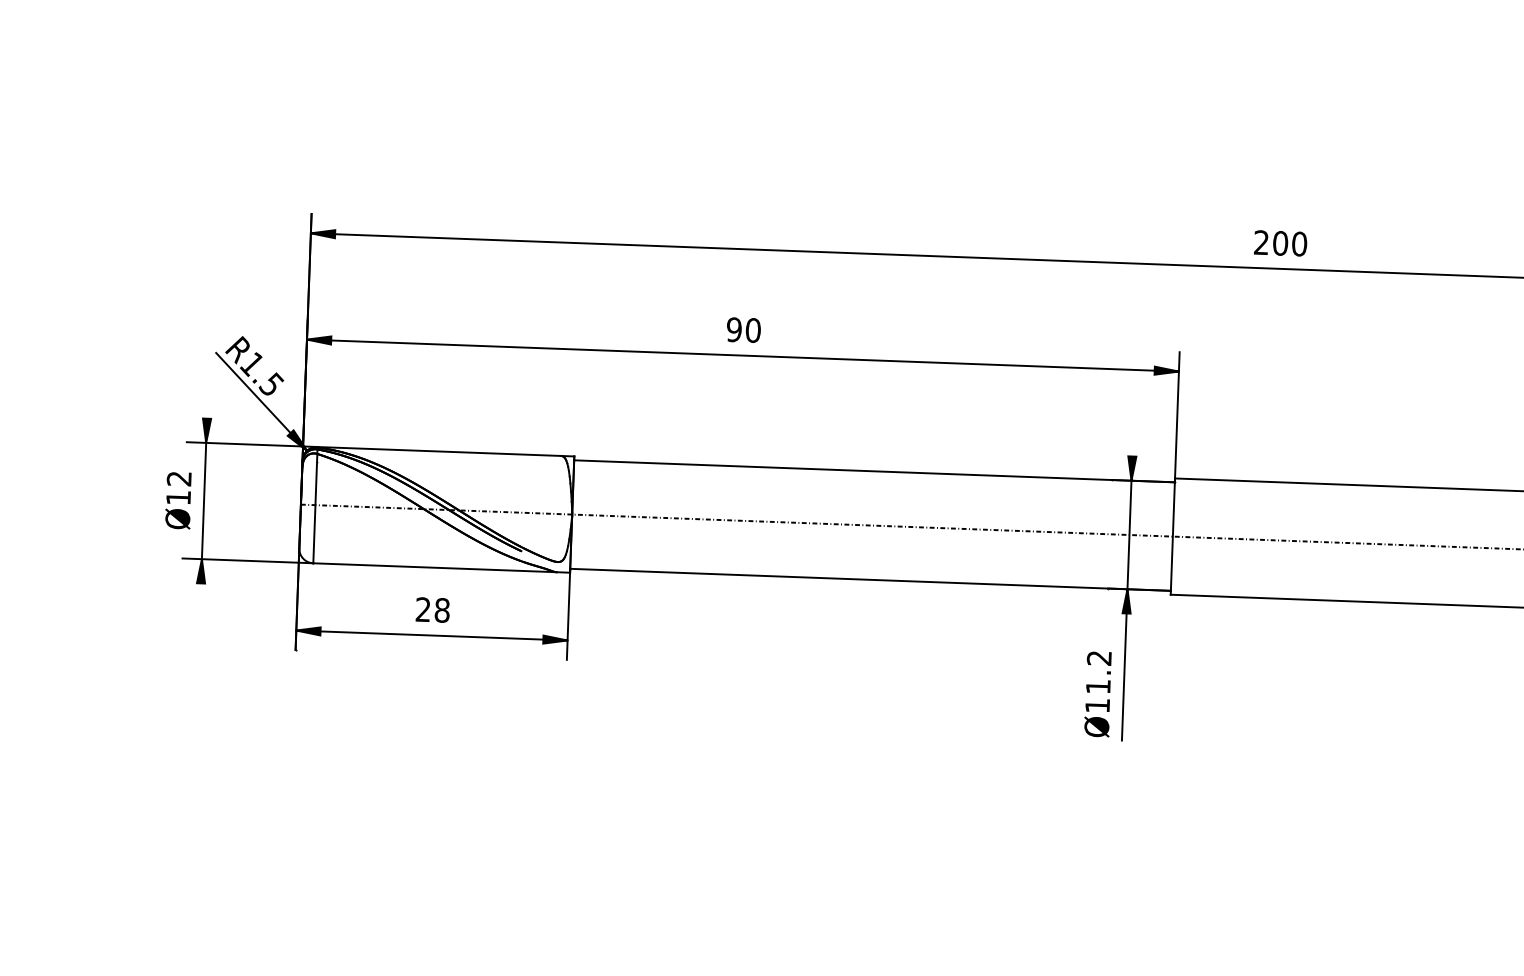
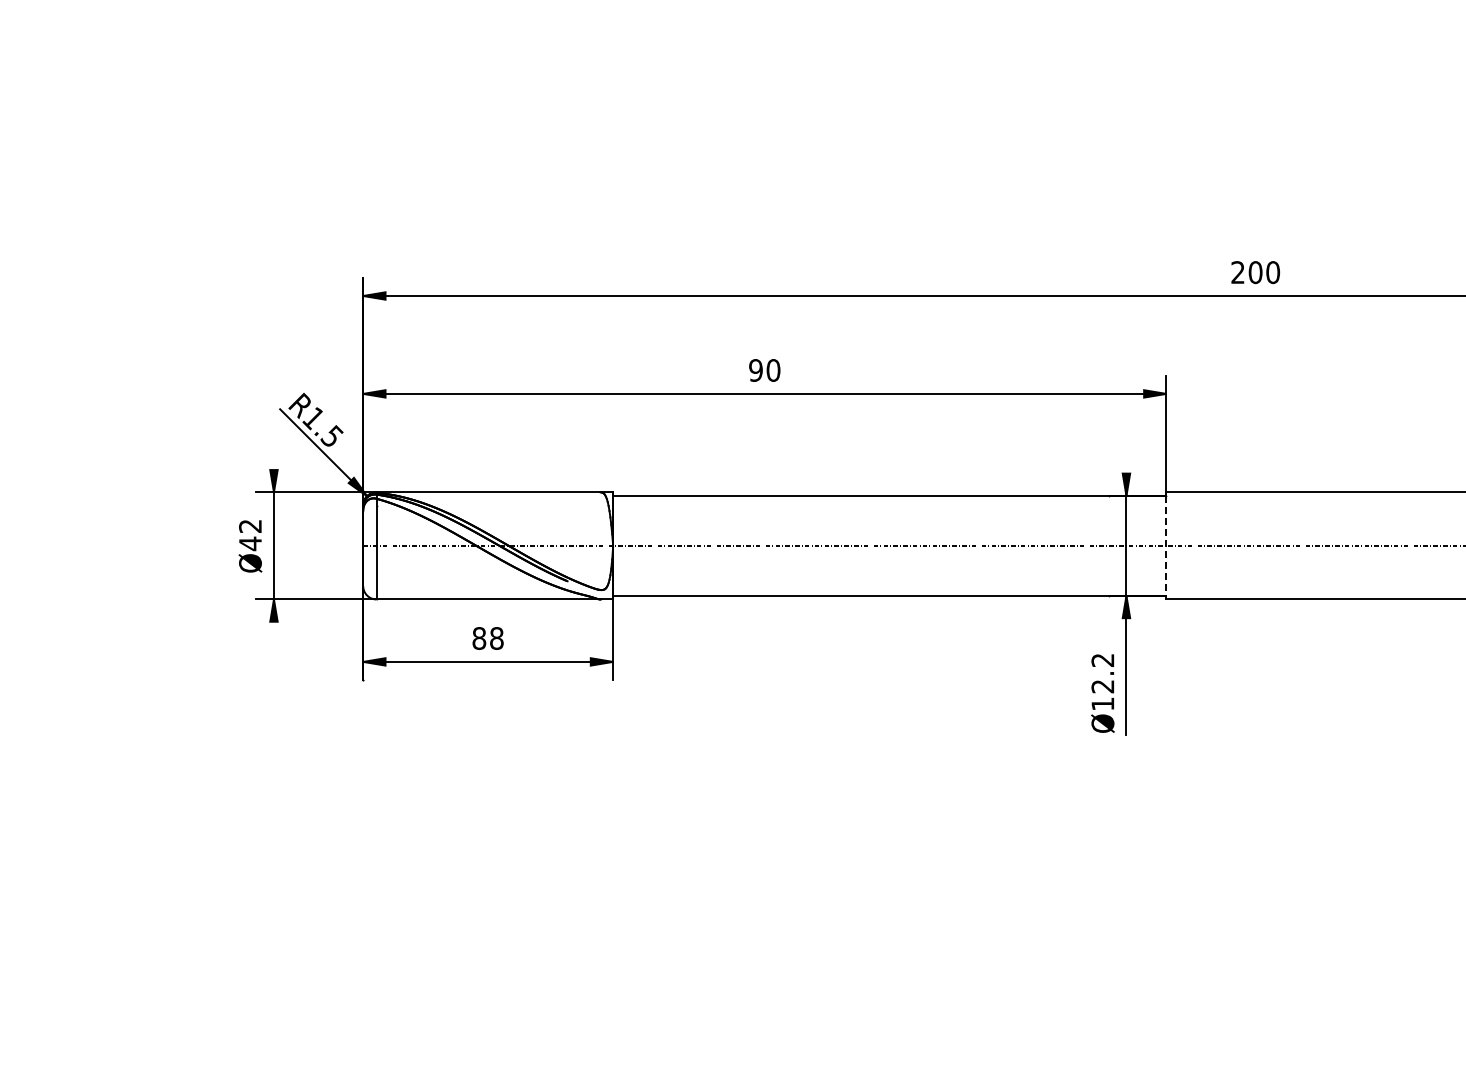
text: (178, 497) -> (250, 543), Ø12 -> Ø42
line: (1172, 536) -> (1166, 545), solid -> dashed
text: (423, 609) -> (479, 638), 28 -> 88
text: (1097, 686) -> (1102, 686), Ø11.2 -> Ø12.2

